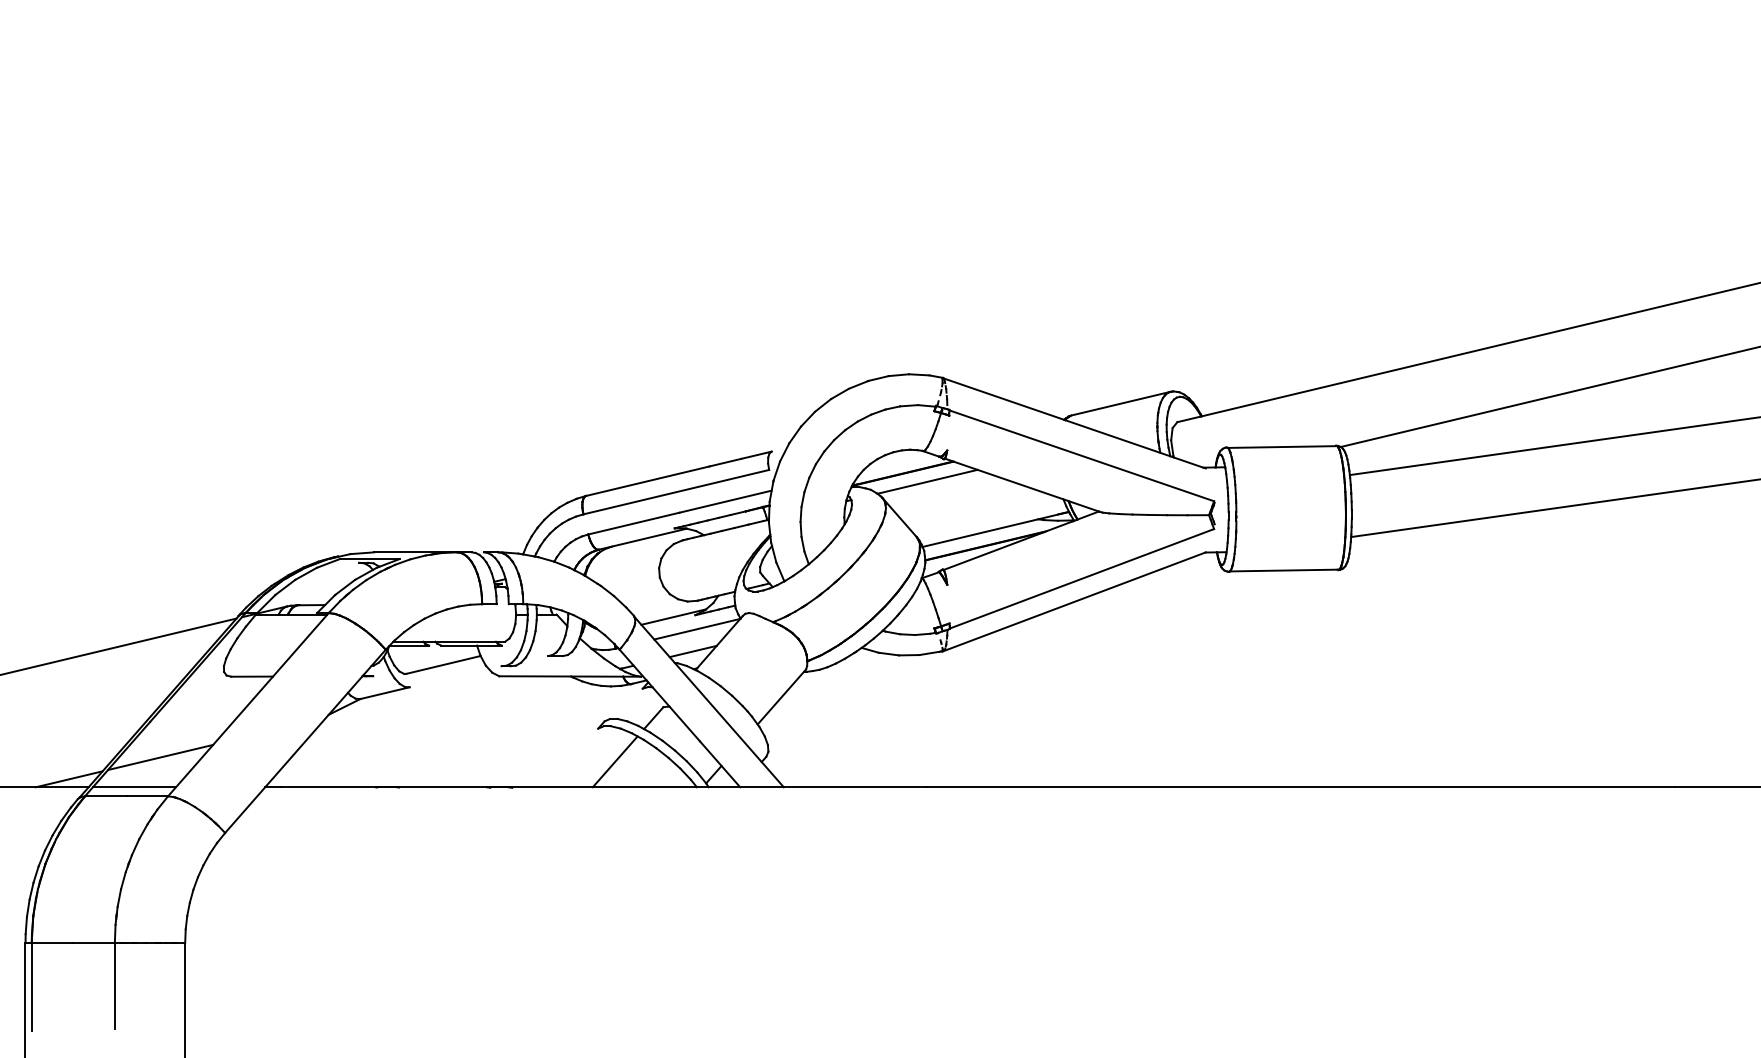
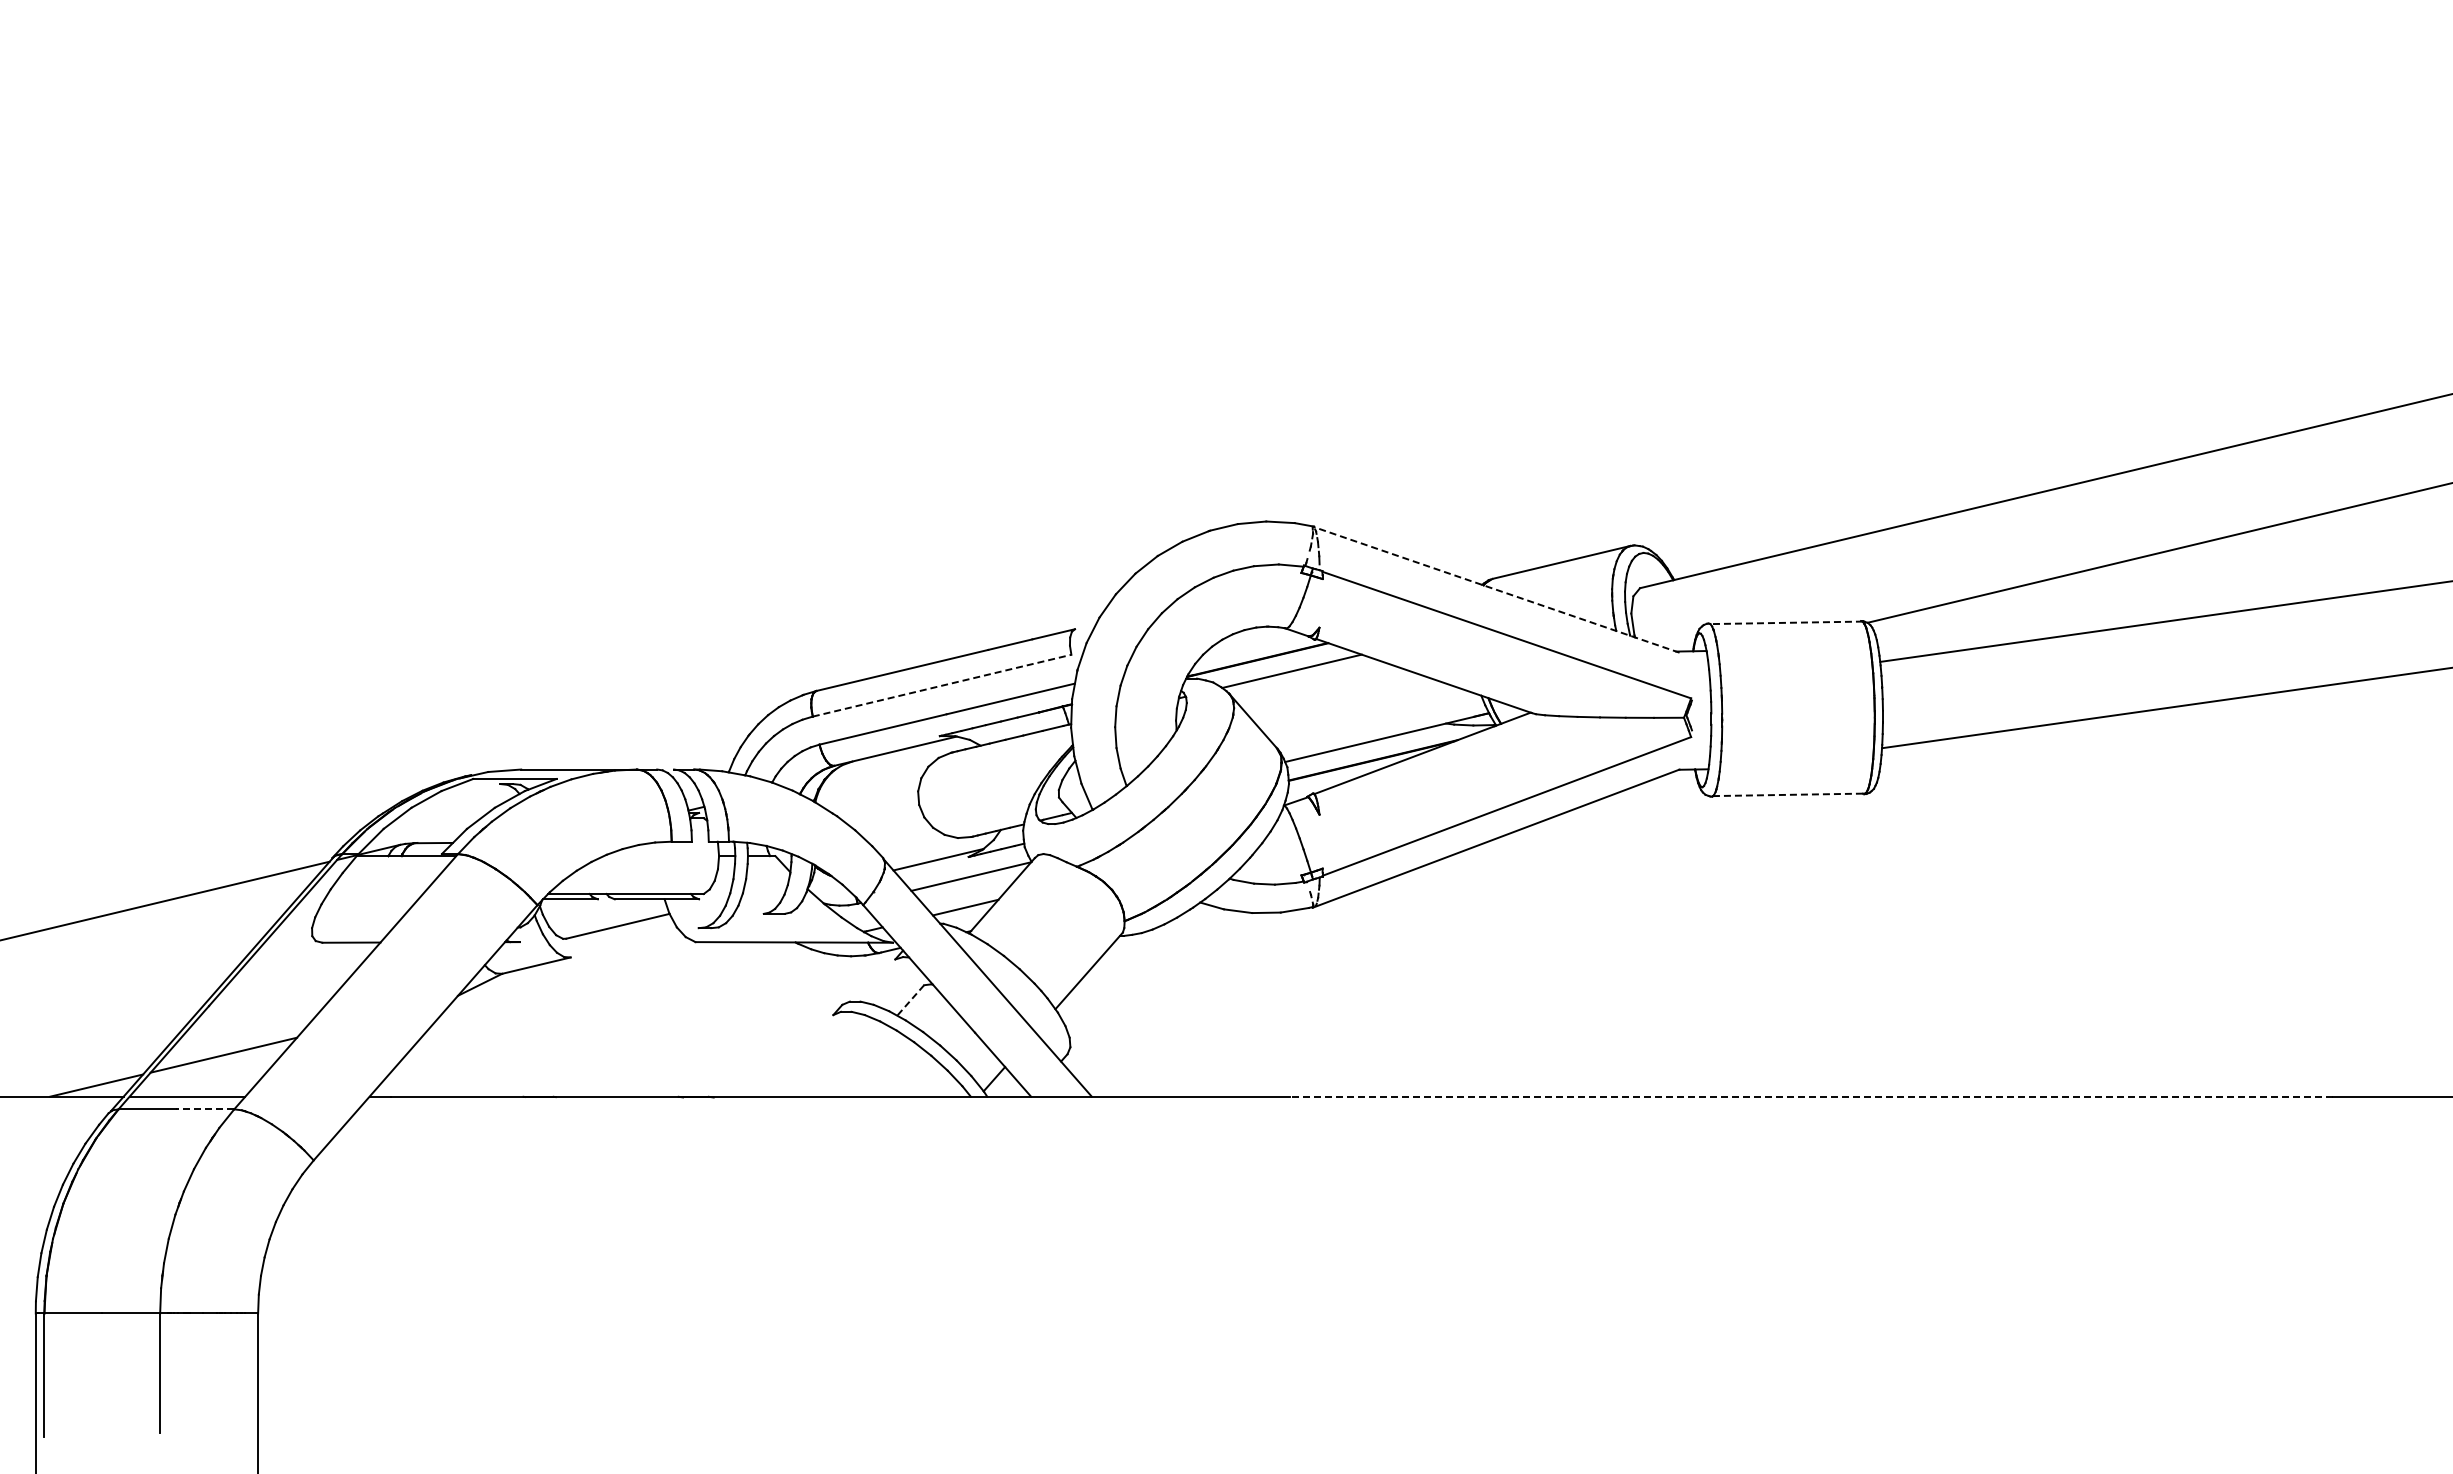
line: (1073, 423) -> (1495, 589), solid -> dashed
line: (1282, 446) -> (1786, 622), solid -> dashed
line: (676, 492) -> (942, 685), solid -> dashed
line: (1284, 570) -> (1788, 794), solid -> dashed
line: (653, 718) -> (910, 1000), solid -> dashed
line: (614, 761) -> (856, 1060), removed
line: (1300, 787) -> (1811, 1096), solid -> dashed
line: (147, 796) -> (205, 1109), solid -> dashed

